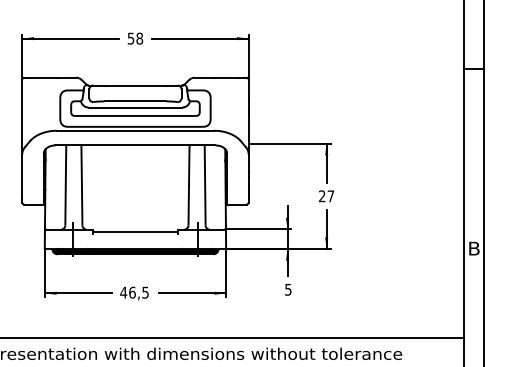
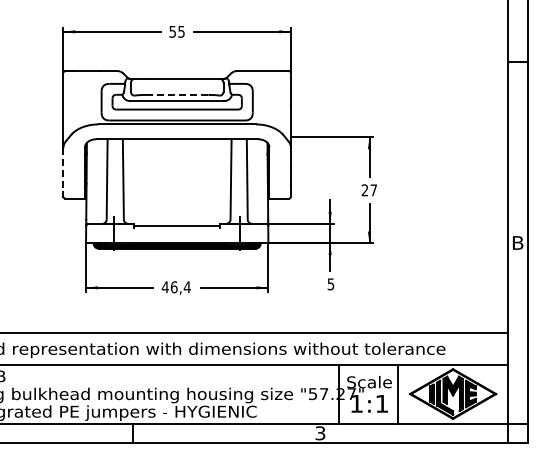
text: (139, 38) -> (181, 31), 58 -> 55
line: (134, 100) -> (176, 94), solid -> dashed
line: (22, 175) -> (63, 169), solid -> dashed
text: (144, 292) -> (186, 287), 46,5 -> 46,4

